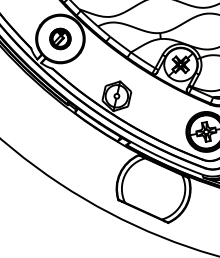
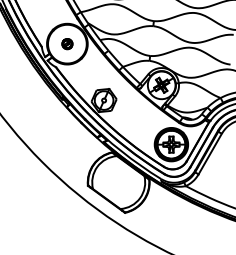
part: (60, 38) -> (67, 43), size x0.6

